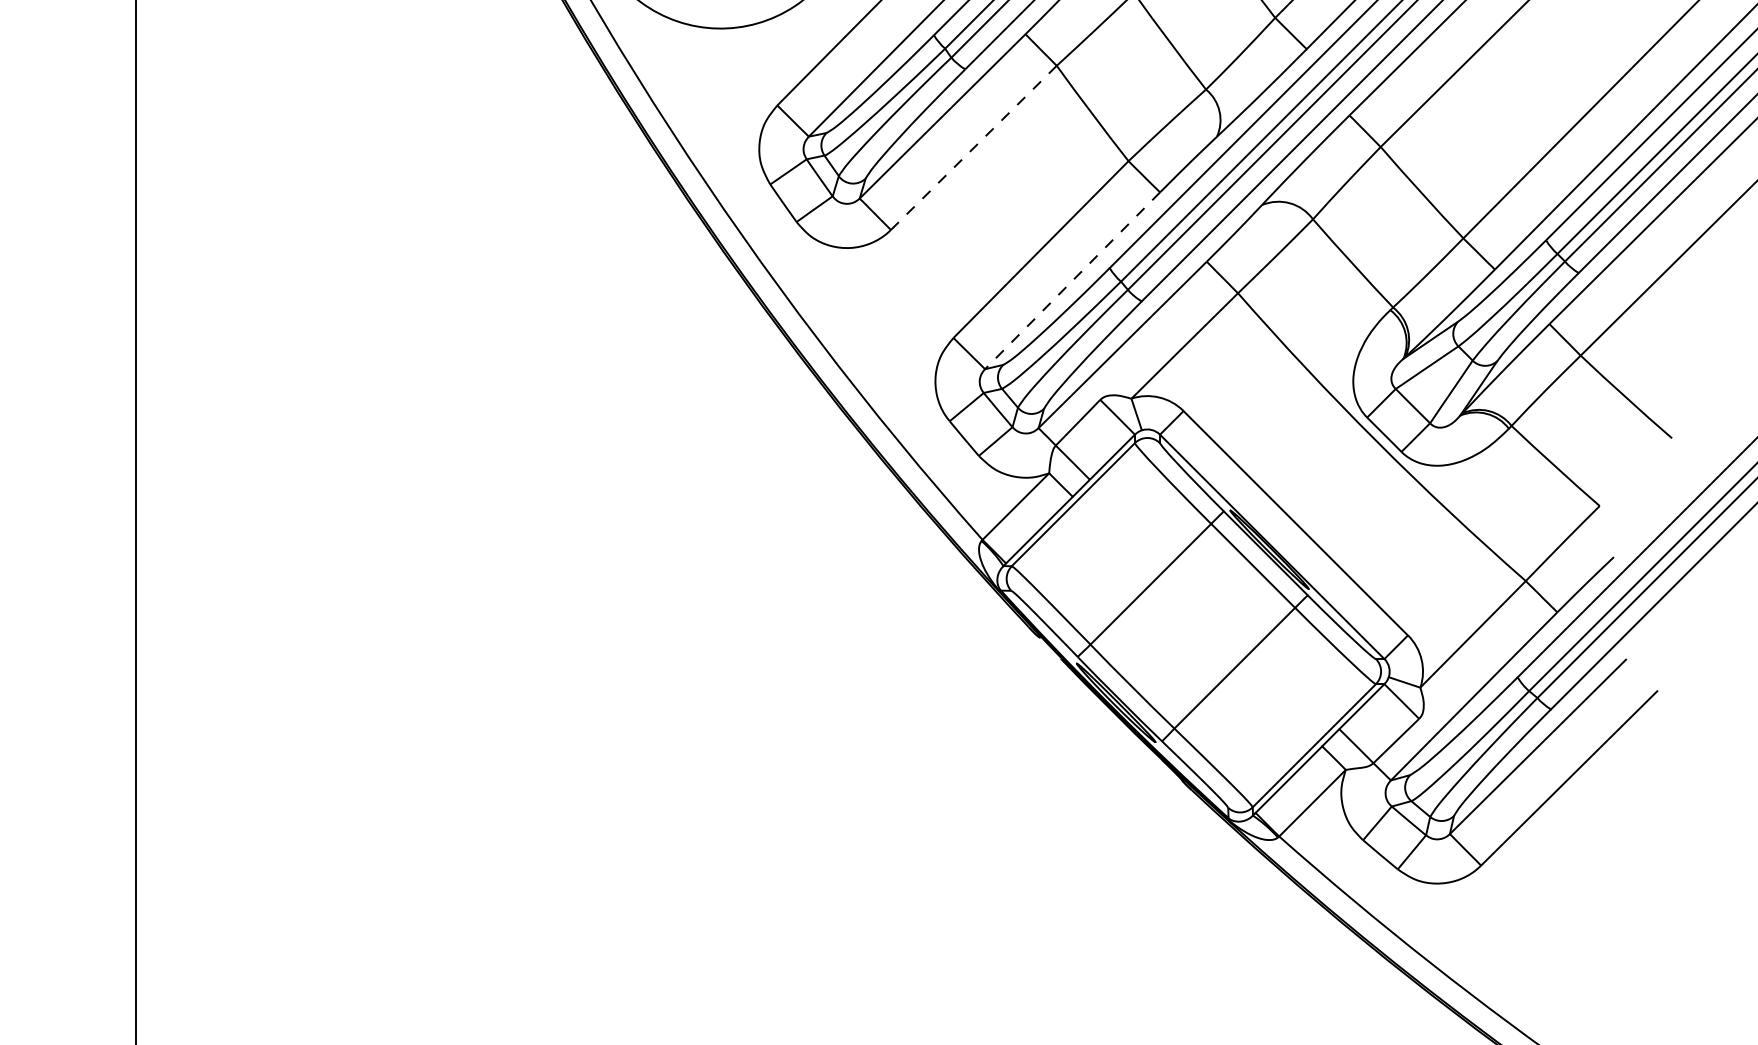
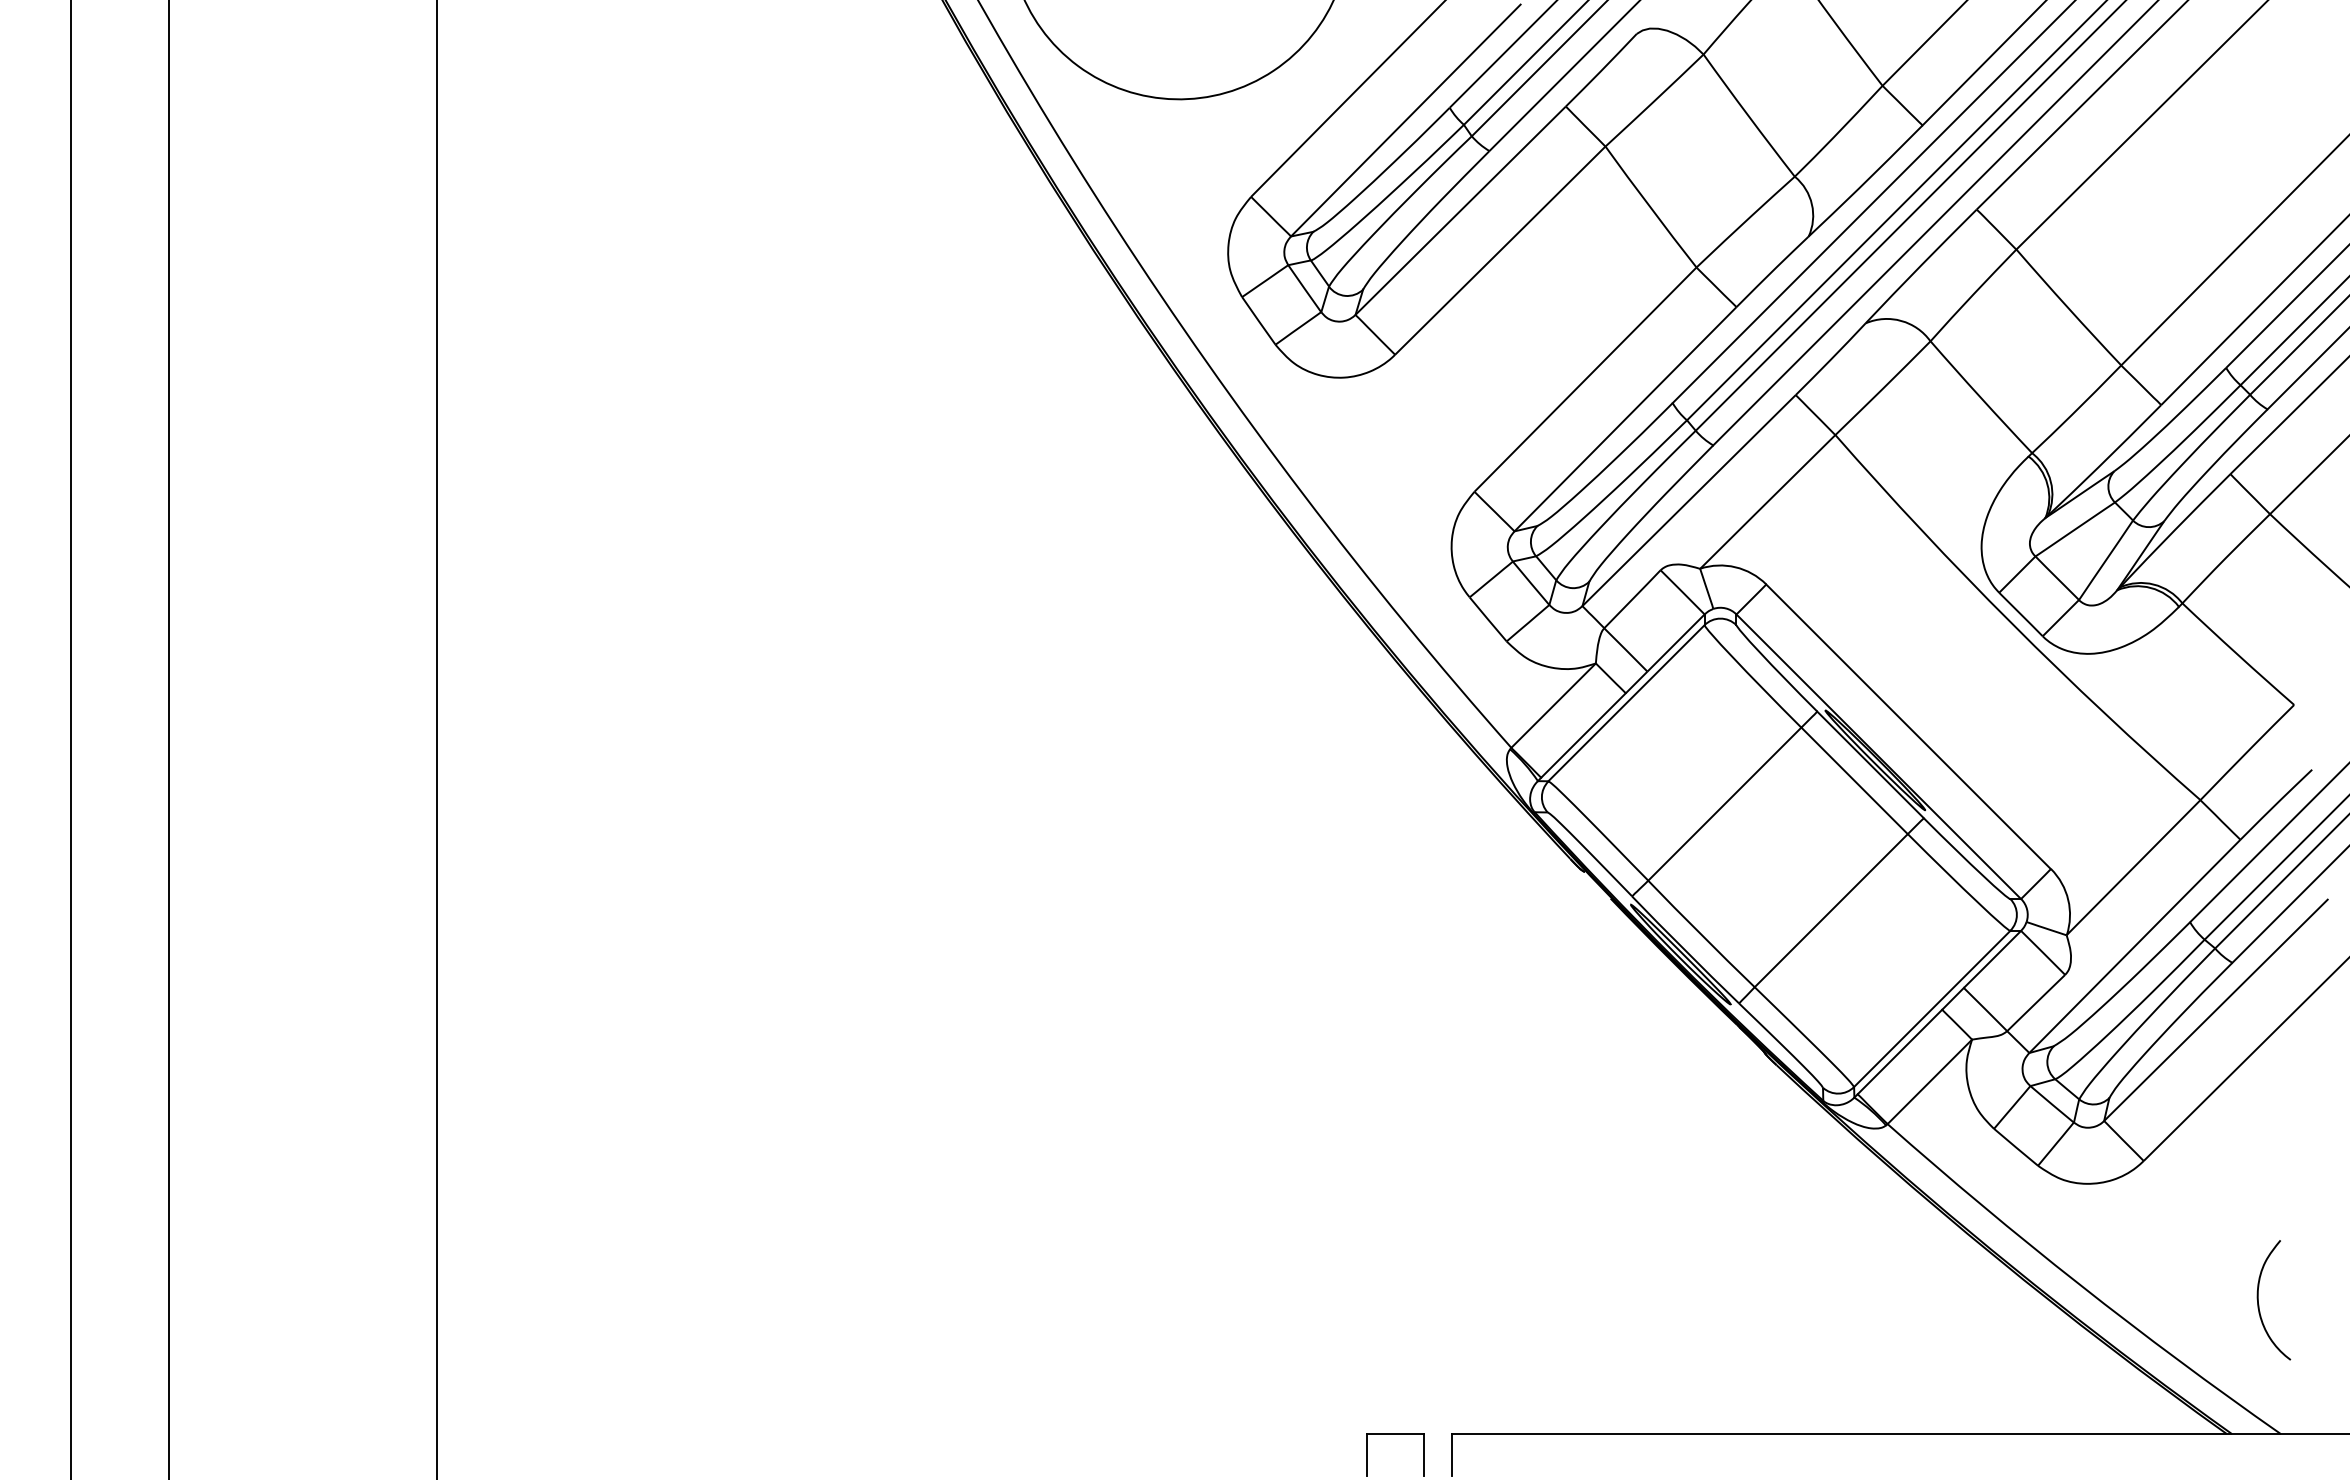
line: (974, 147) -> (1500, 250), dashed -> solid
line: (1072, 280) -> (1625, 419), dashed -> solid
curve: (1572, 978) -> (2259, 1304), added

